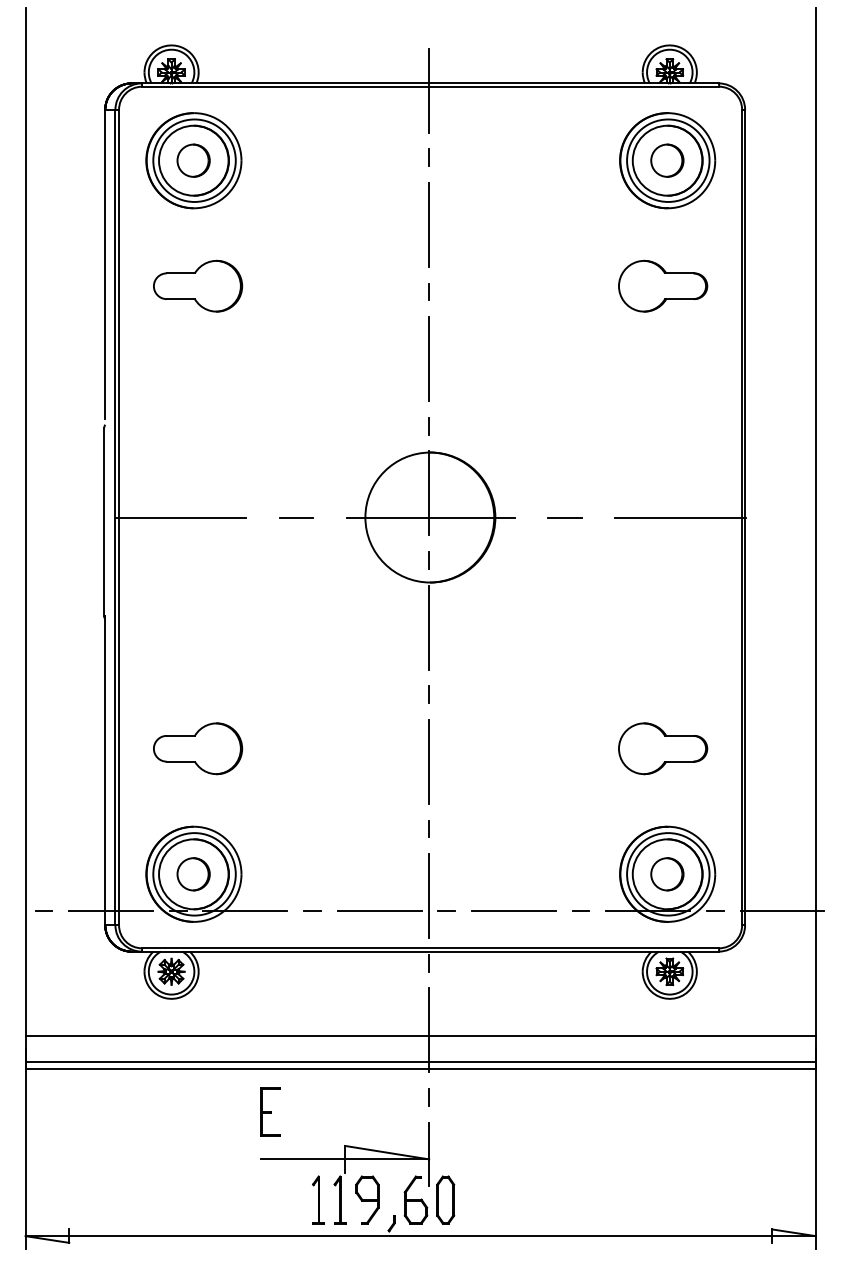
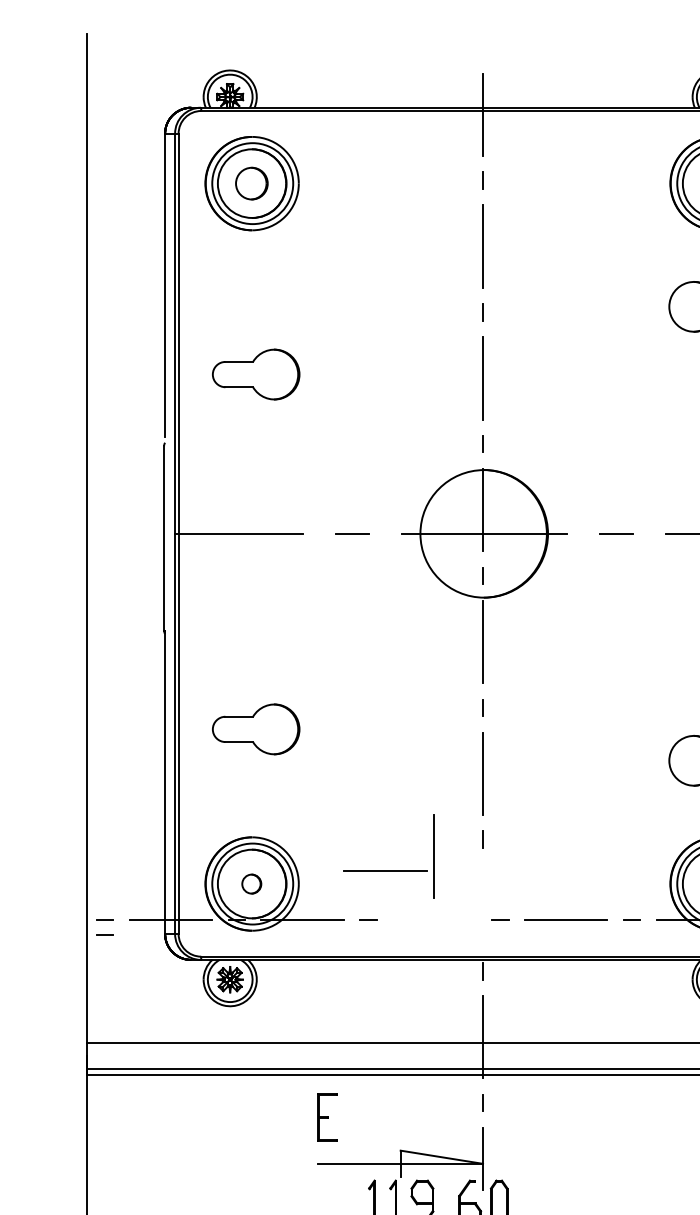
part: (198, 285) -> (256, 373), moved
part: (198, 748) -> (256, 729), moved
circle: (193, 874) -> (251, 884), size x0.6
part: (383, 910) -> (389, 870), moved
line: (43, 925) -> (104, 934), added

